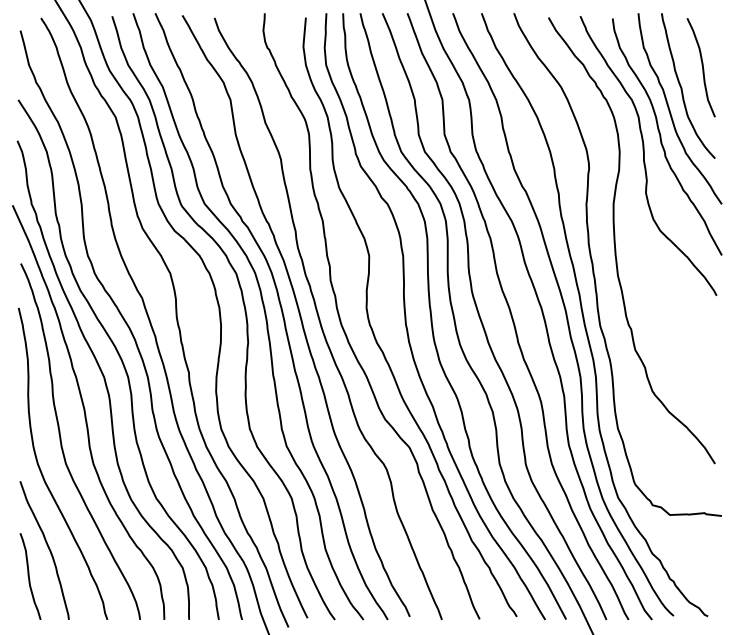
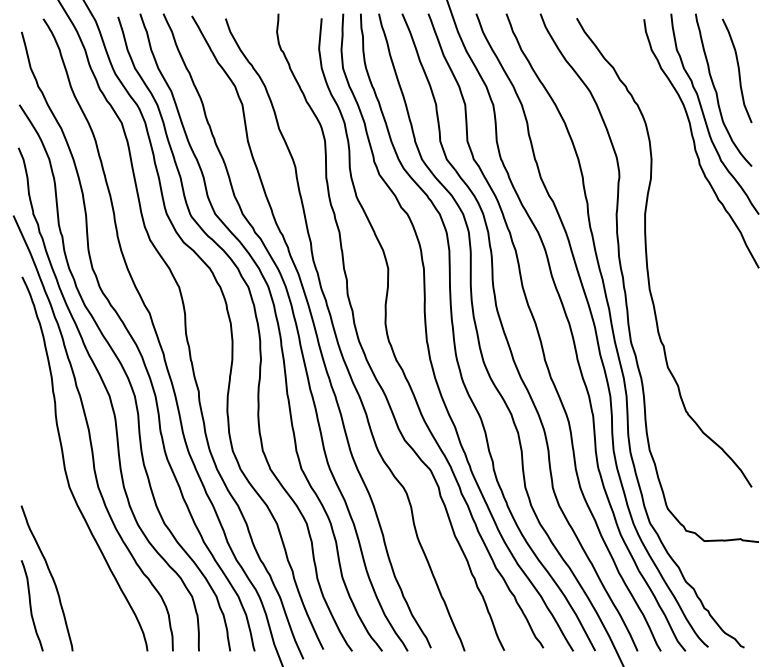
curve: (644, 155) -> (677, 163), removed
curve: (42, 471) -> (44, 495), removed

